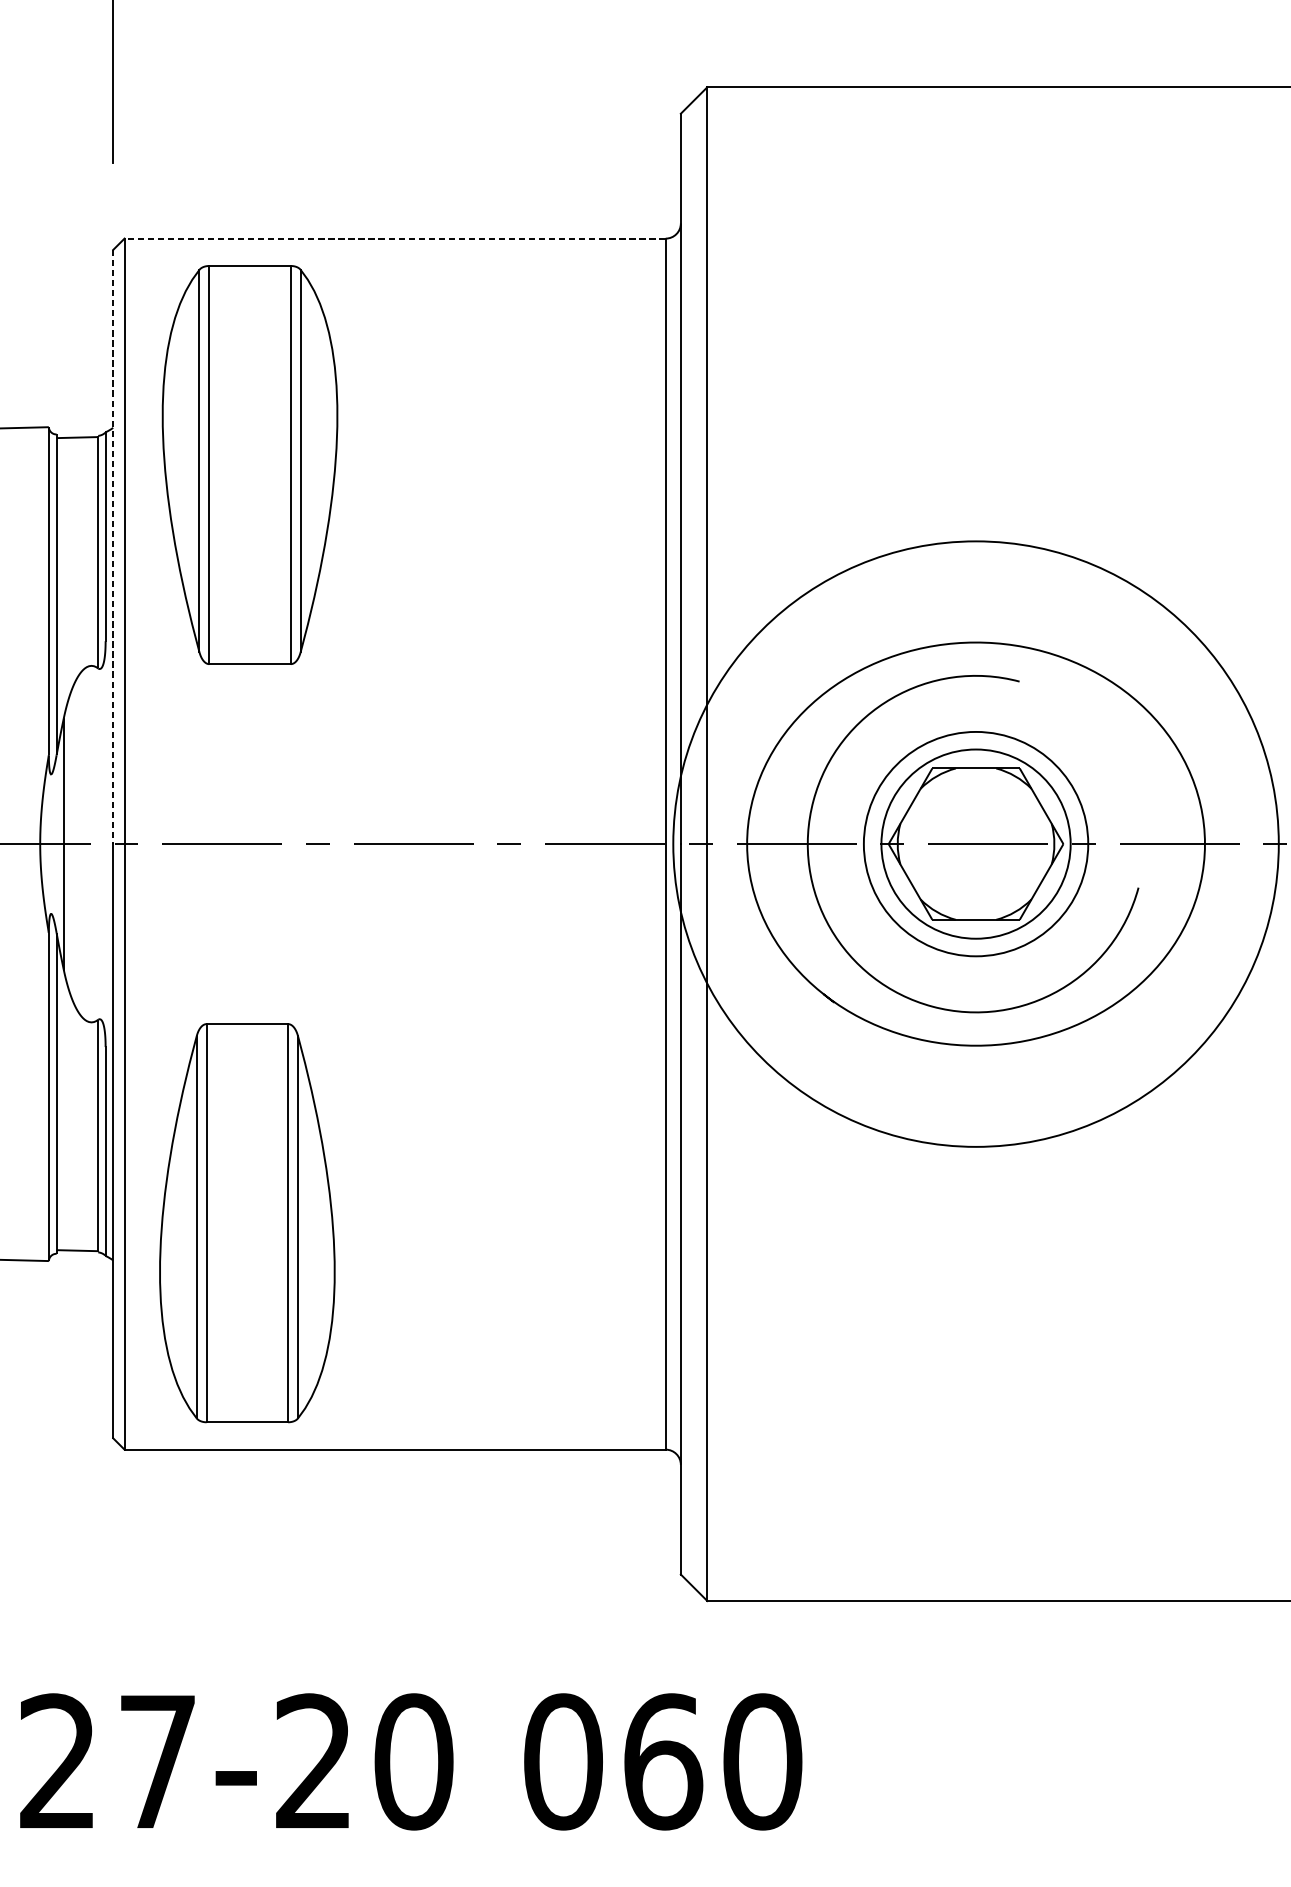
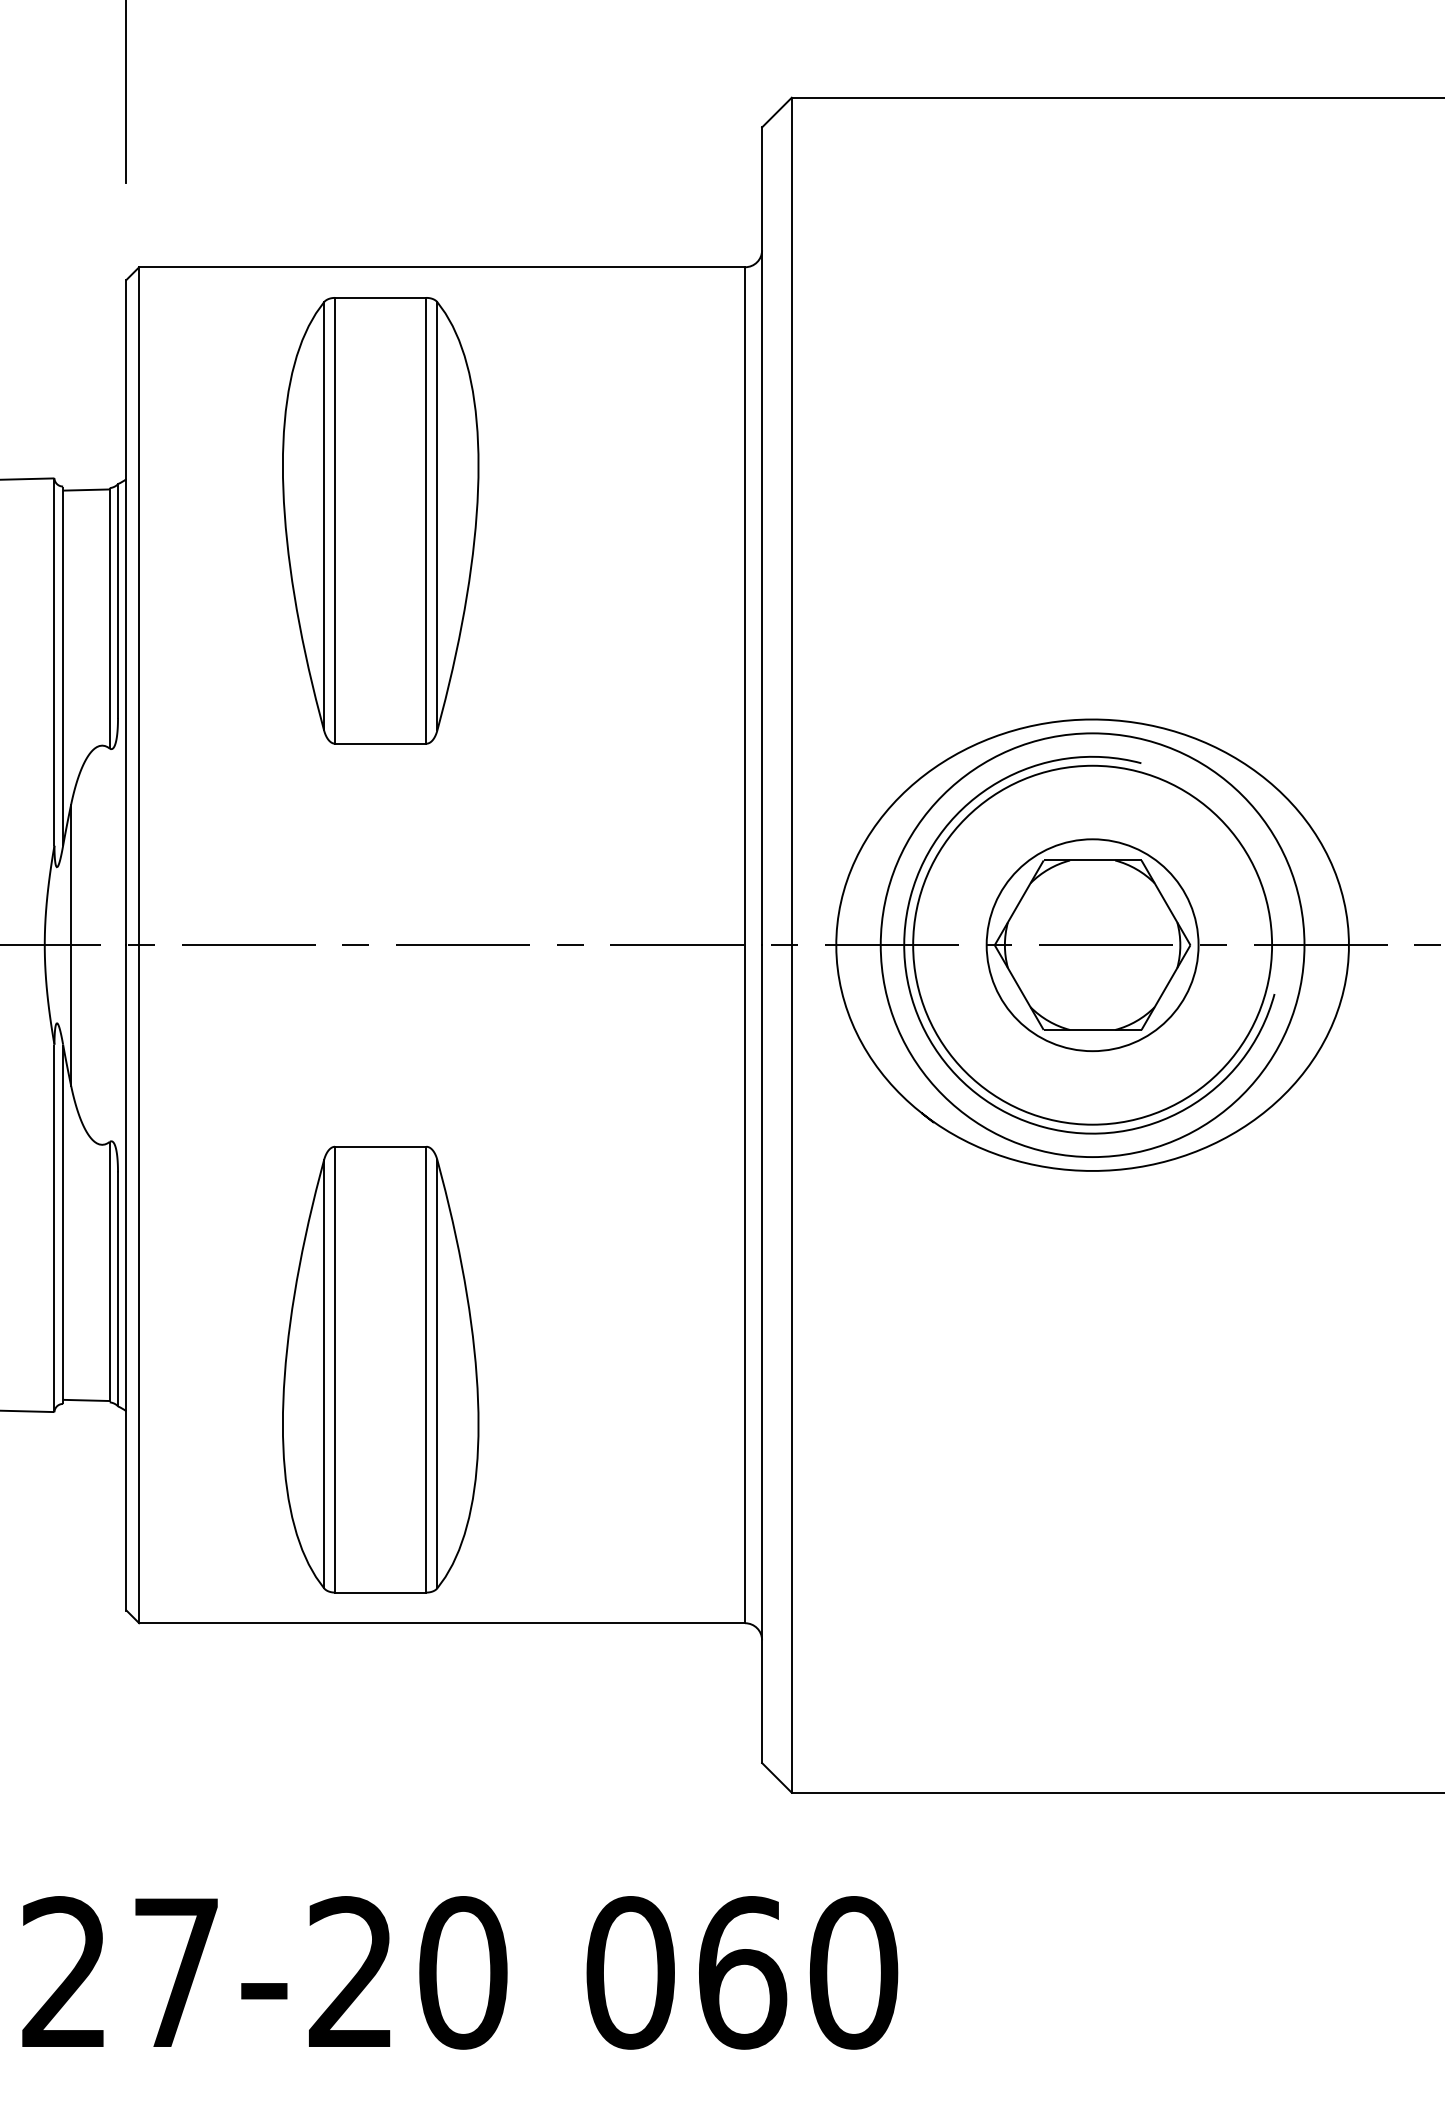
line: (395, 238) -> (442, 267), dashed -> solid
part: (249, 464) -> (380, 520), moved
line: (113, 546) -> (126, 612), dashed -> solid
circle: (975, 843) -> (1092, 944), size x1.43
circle: (975, 844) -> (1092, 945), size x0.62
part: (247, 1223) -> (380, 1369), moved

